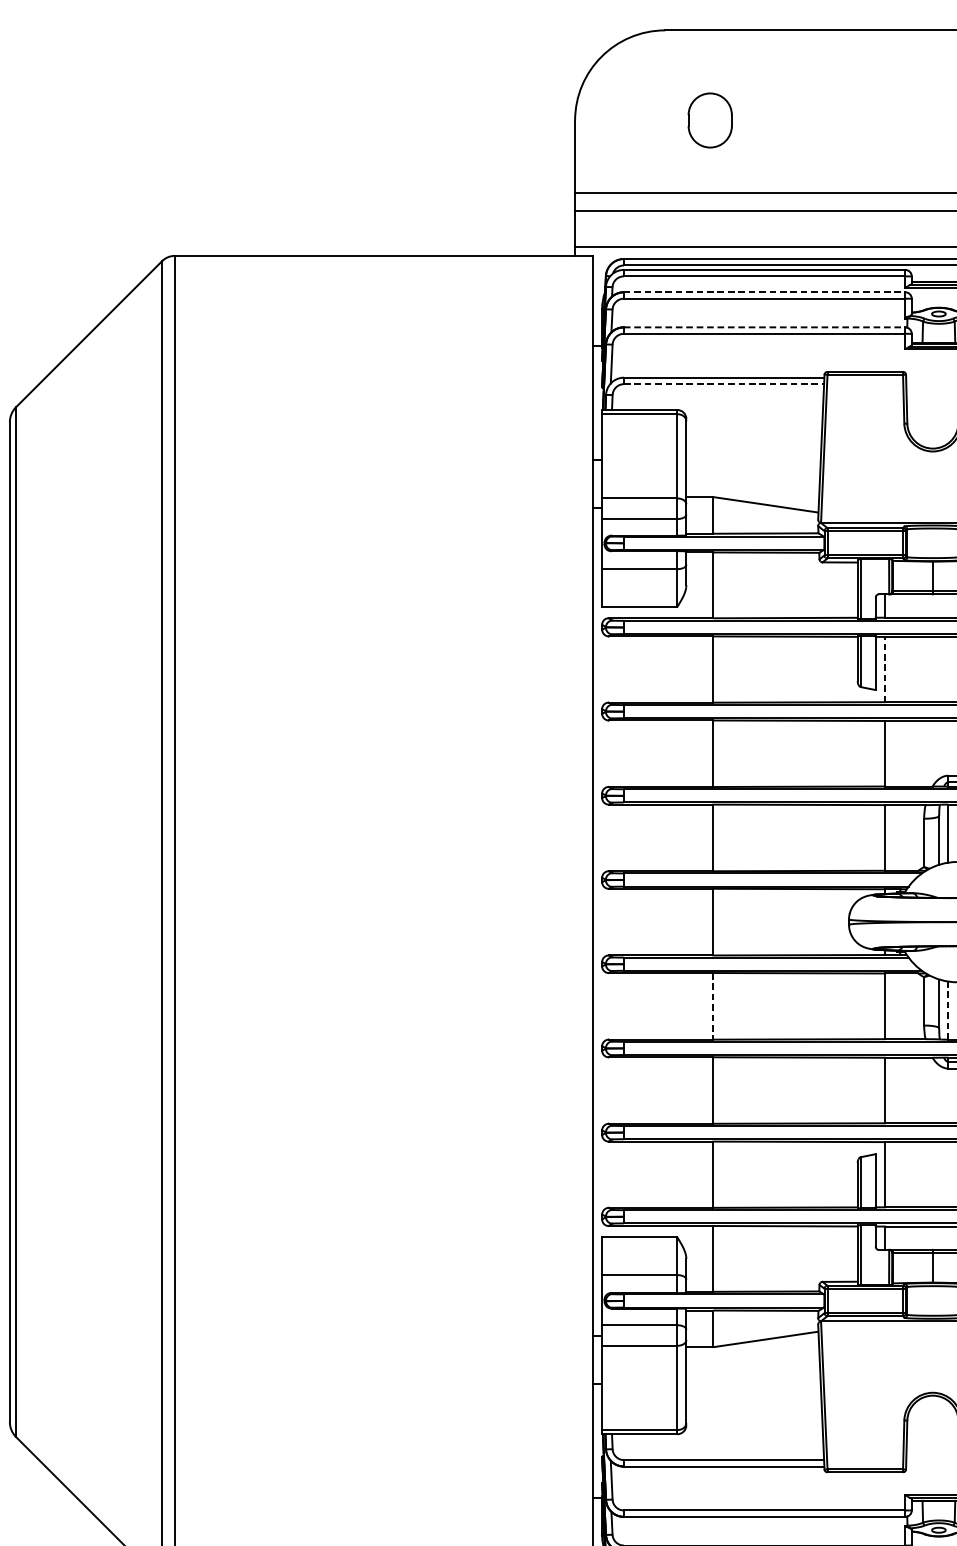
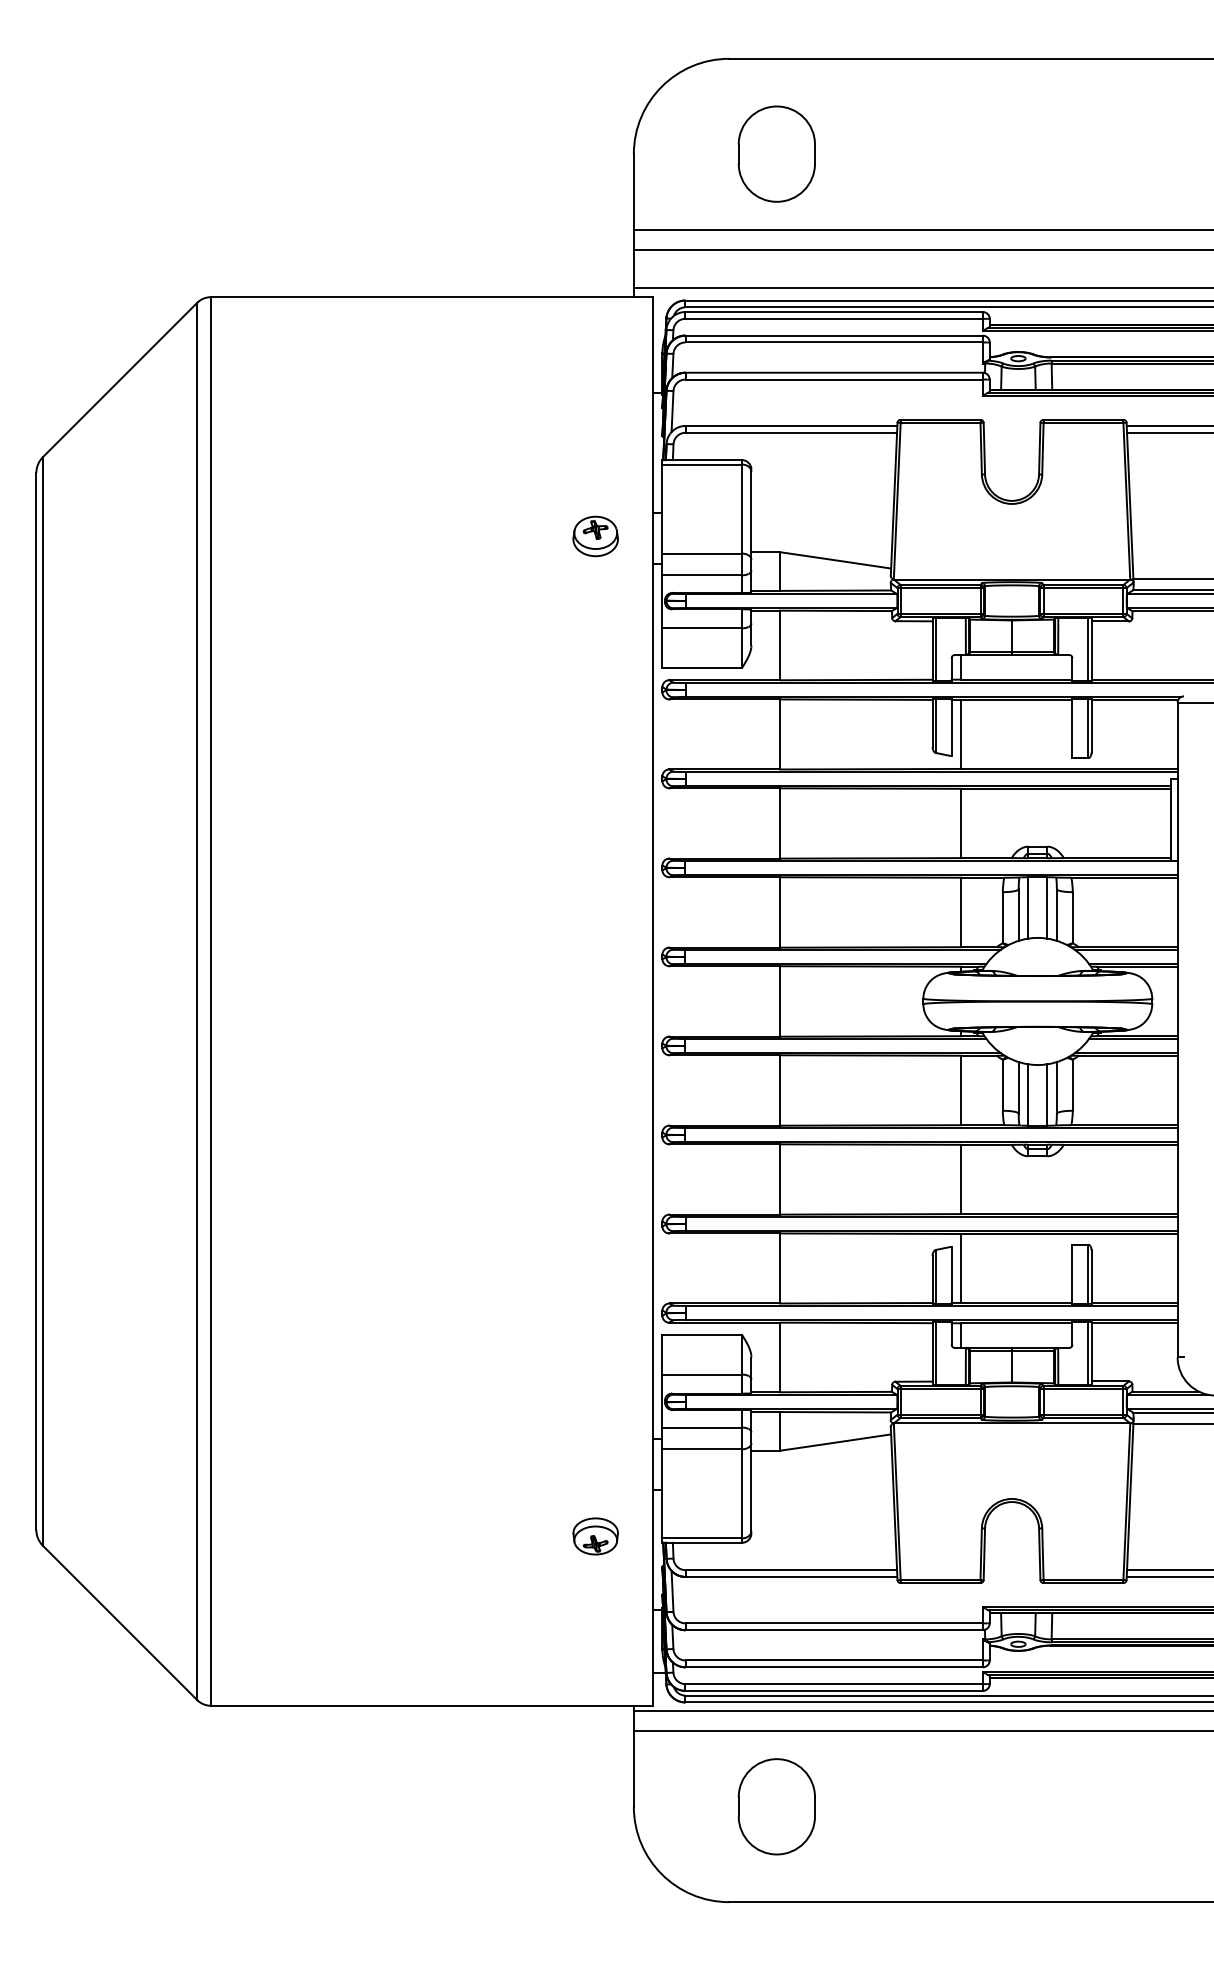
part: (710, 119) -> (776, 153), size x1.67
line: (764, 292) -> (834, 335), dashed -> solid
line: (764, 327) -> (834, 372), dashed -> solid
line: (724, 383) -> (791, 432), dashed -> solid
part: (538, 482) -> (595, 536), added
line: (885, 668) -> (961, 733), dashed -> solid
line: (713, 1006) -> (780, 1090), dashed -> solid
line: (948, 1011) -> (1028, 1095), dashed -> solid
part: (538, 1428) -> (595, 1536), added

